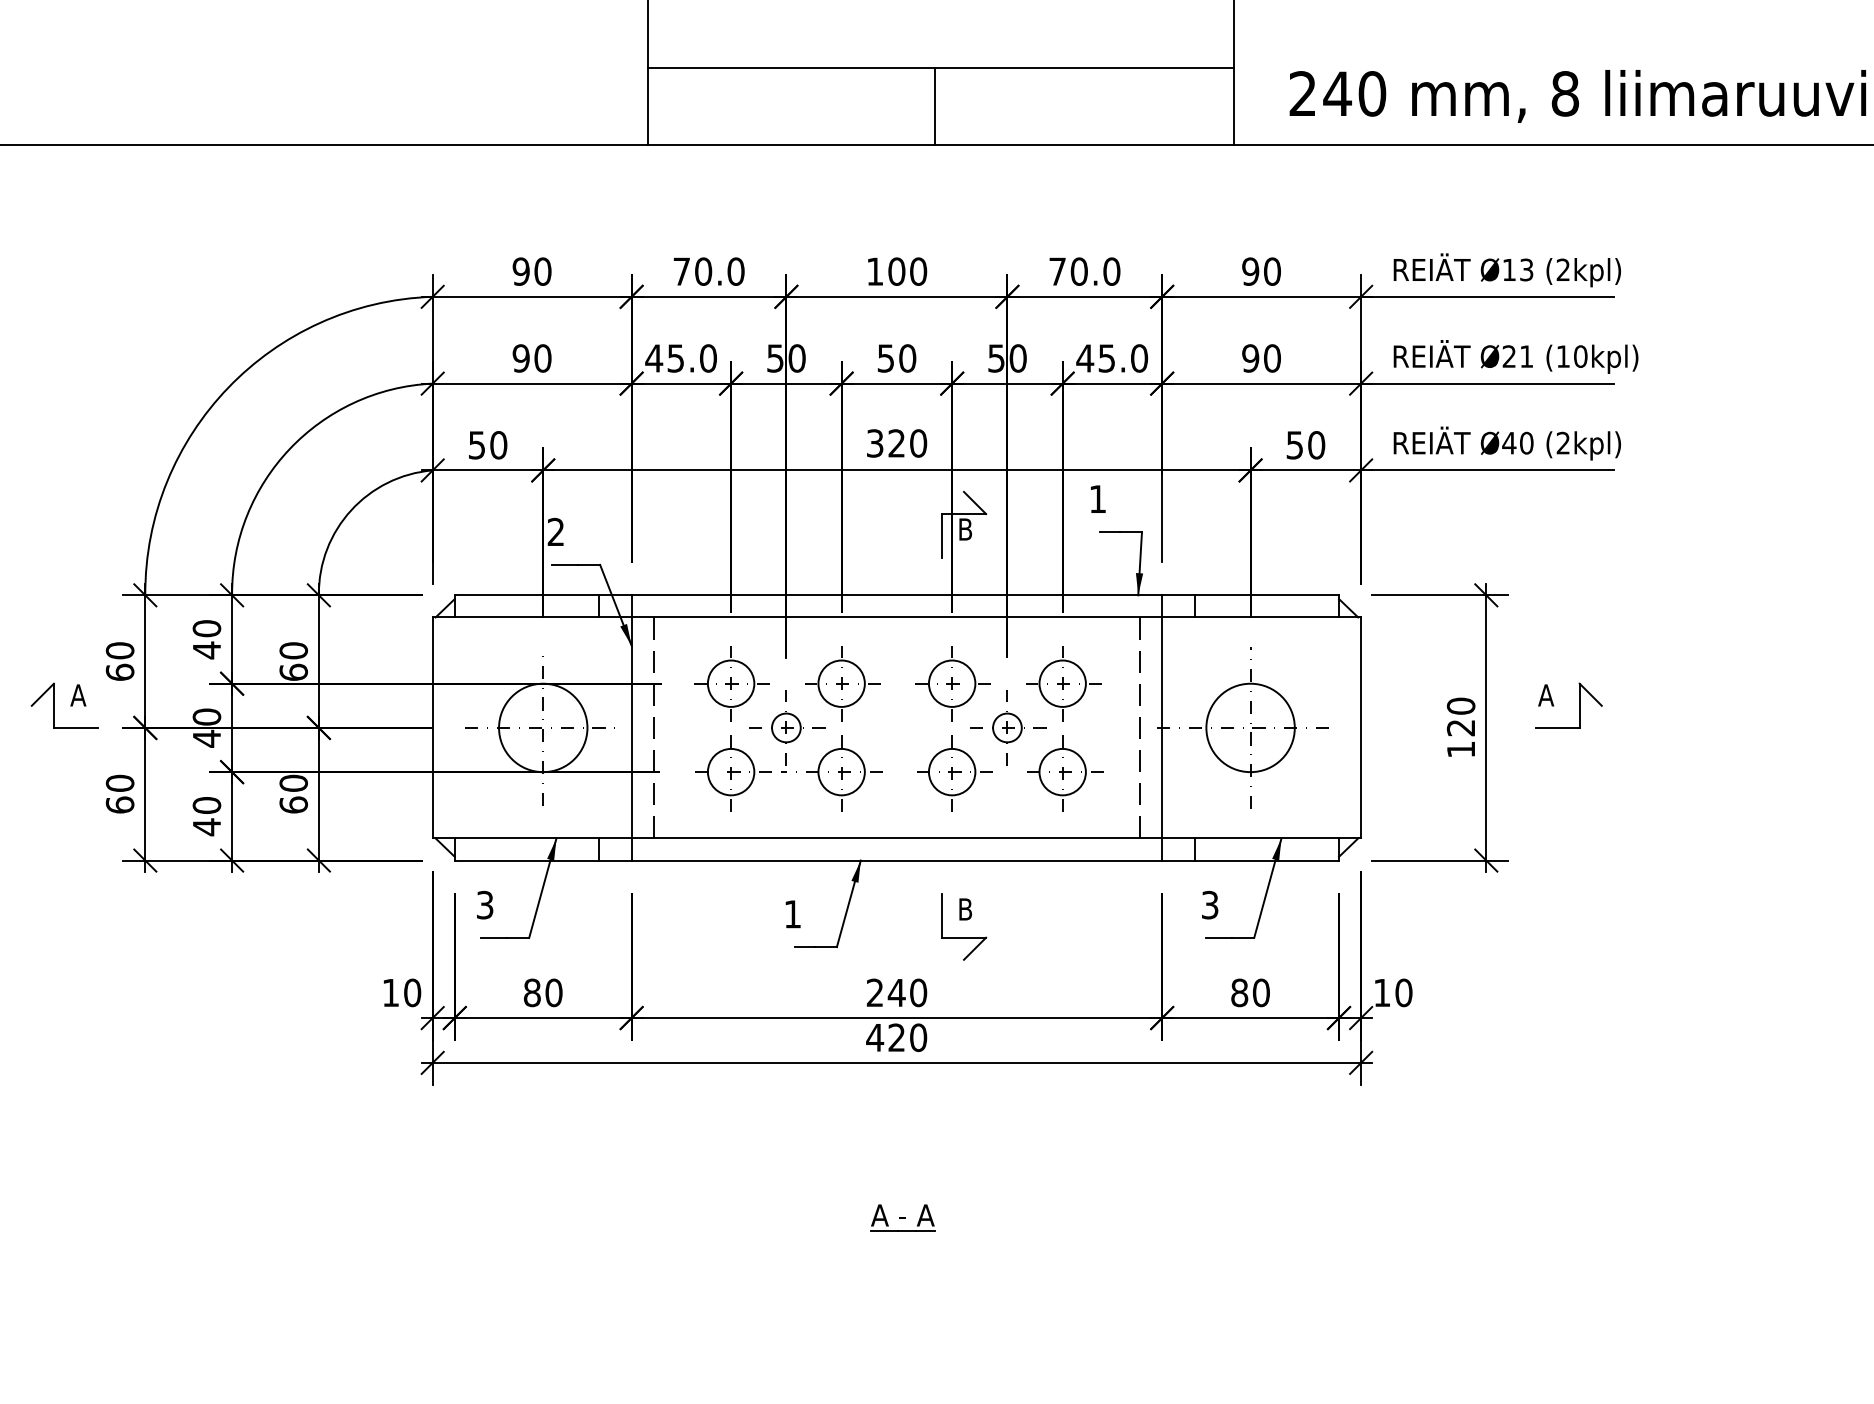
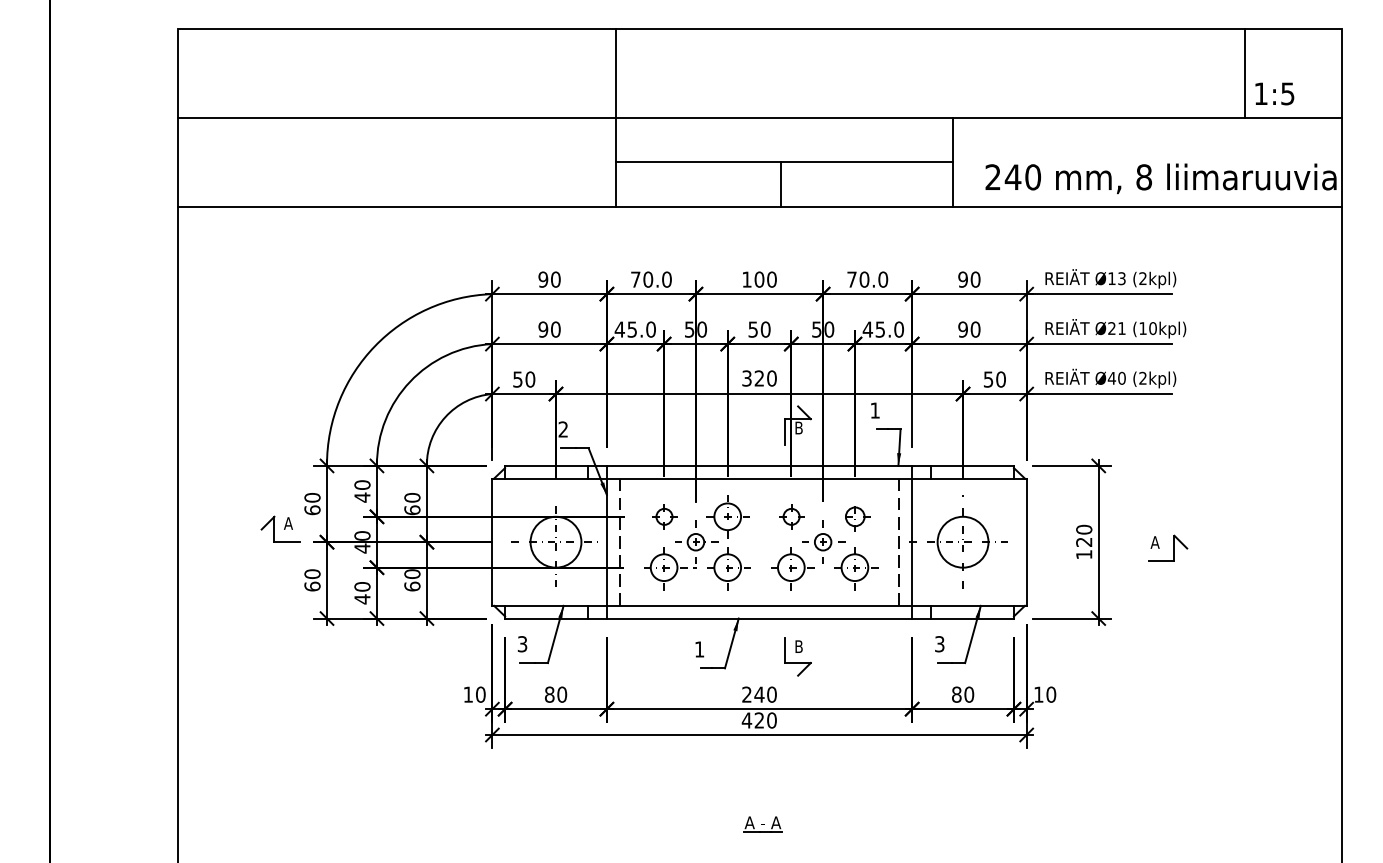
part: (731, 683) -> (664, 516), size x0.6
part: (952, 683) -> (791, 516), size x0.6
part: (1063, 683) -> (855, 516), size x0.7
part: (1569, 704) -> (1168, 547), moved

